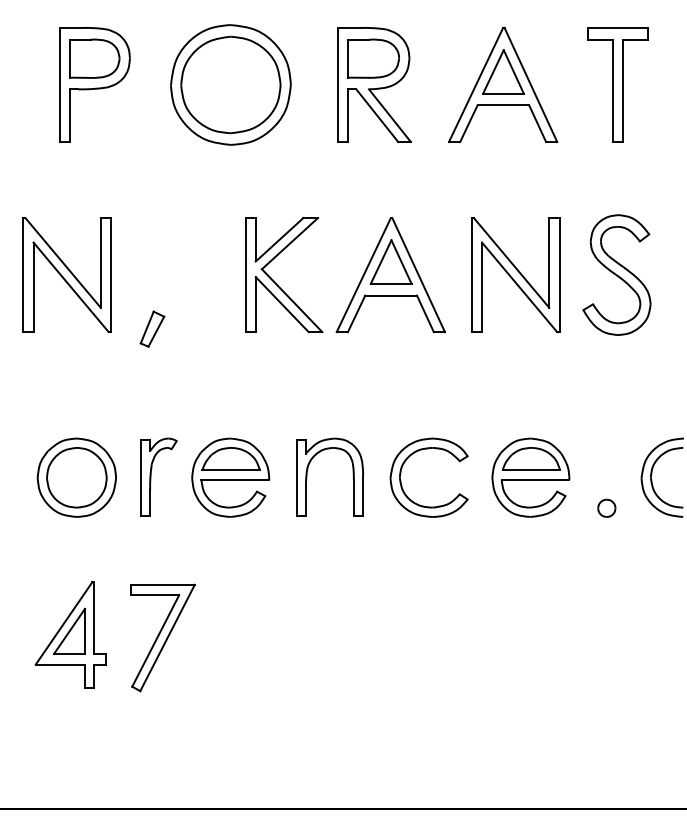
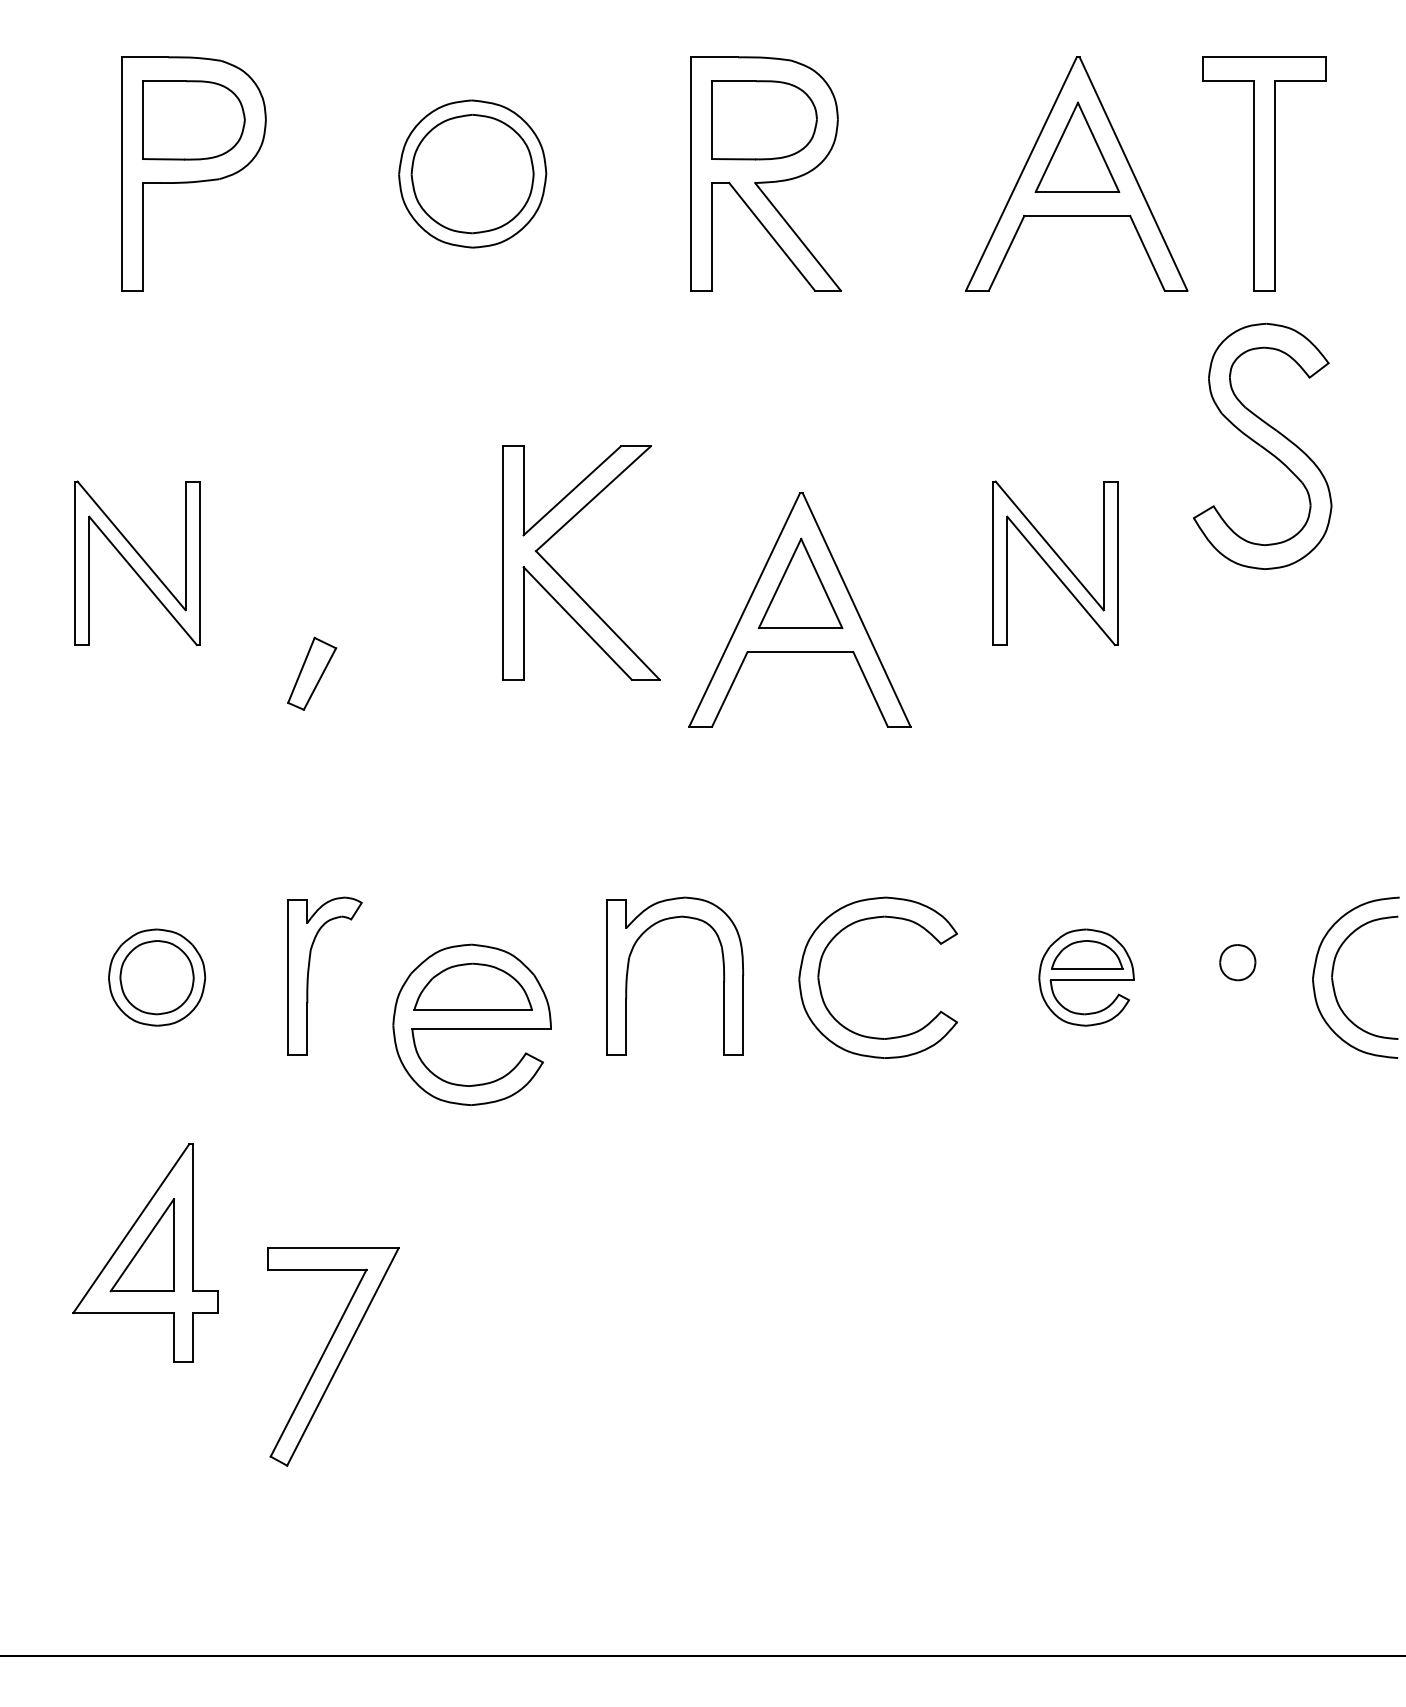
part: (230, 84) -> (471, 173), size x0.6
part: (503, 84) -> (1077, 173), moved
part: (616, 274) -> (1261, 445), moved
part: (66, 275) -> (136, 563), size x0.7
part: (390, 275) -> (799, 611), moved
part: (515, 275) -> (1054, 563), size x0.7
part: (76, 477) -> (156, 977), size x0.6
part: (230, 477) -> (471, 1024), moved
part: (530, 477) -> (1085, 977), size x0.6
part: (606, 507) -> (1237, 960), moved
part: (70, 634) -> (144, 1251), moved
part: (162, 637) -> (332, 1355), moved

